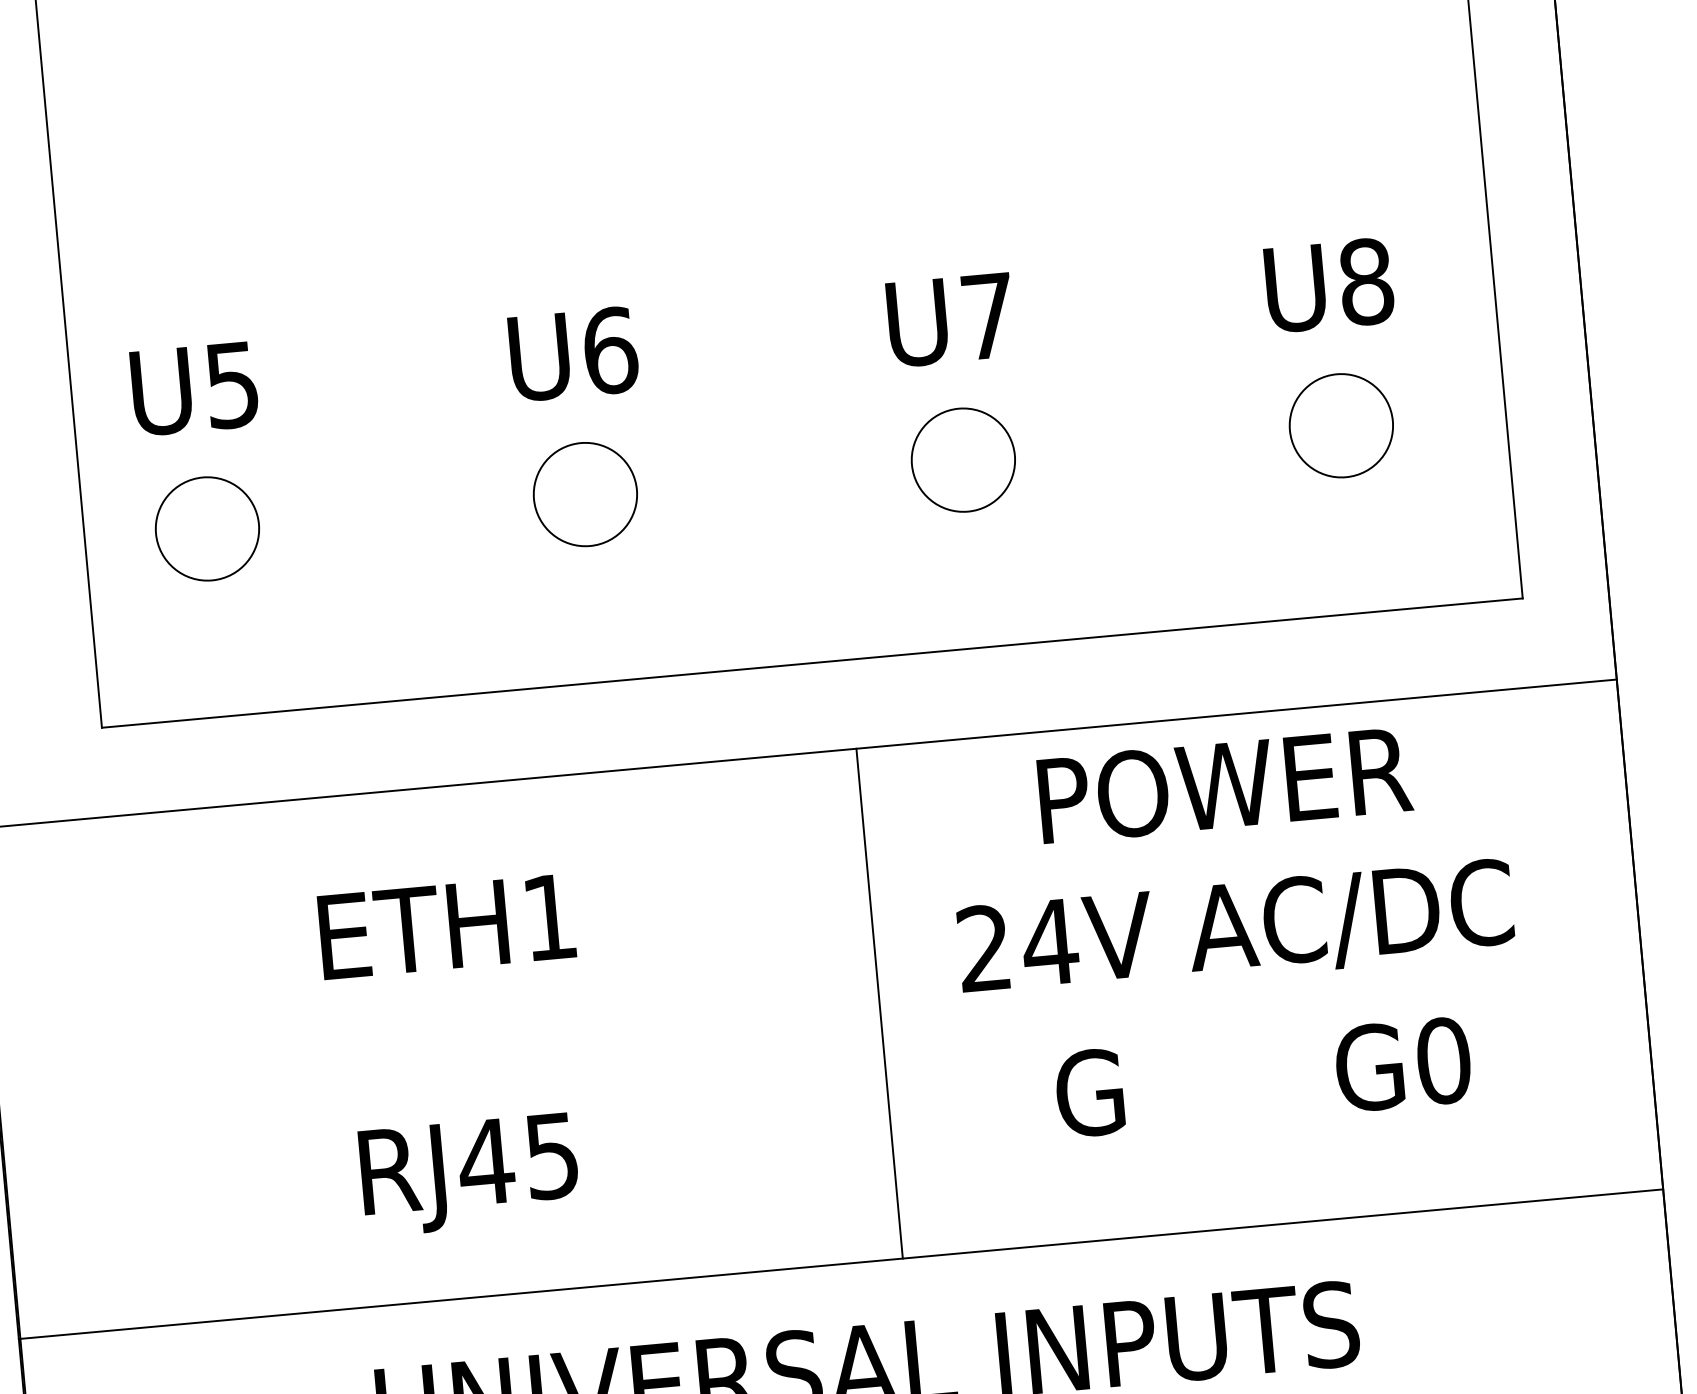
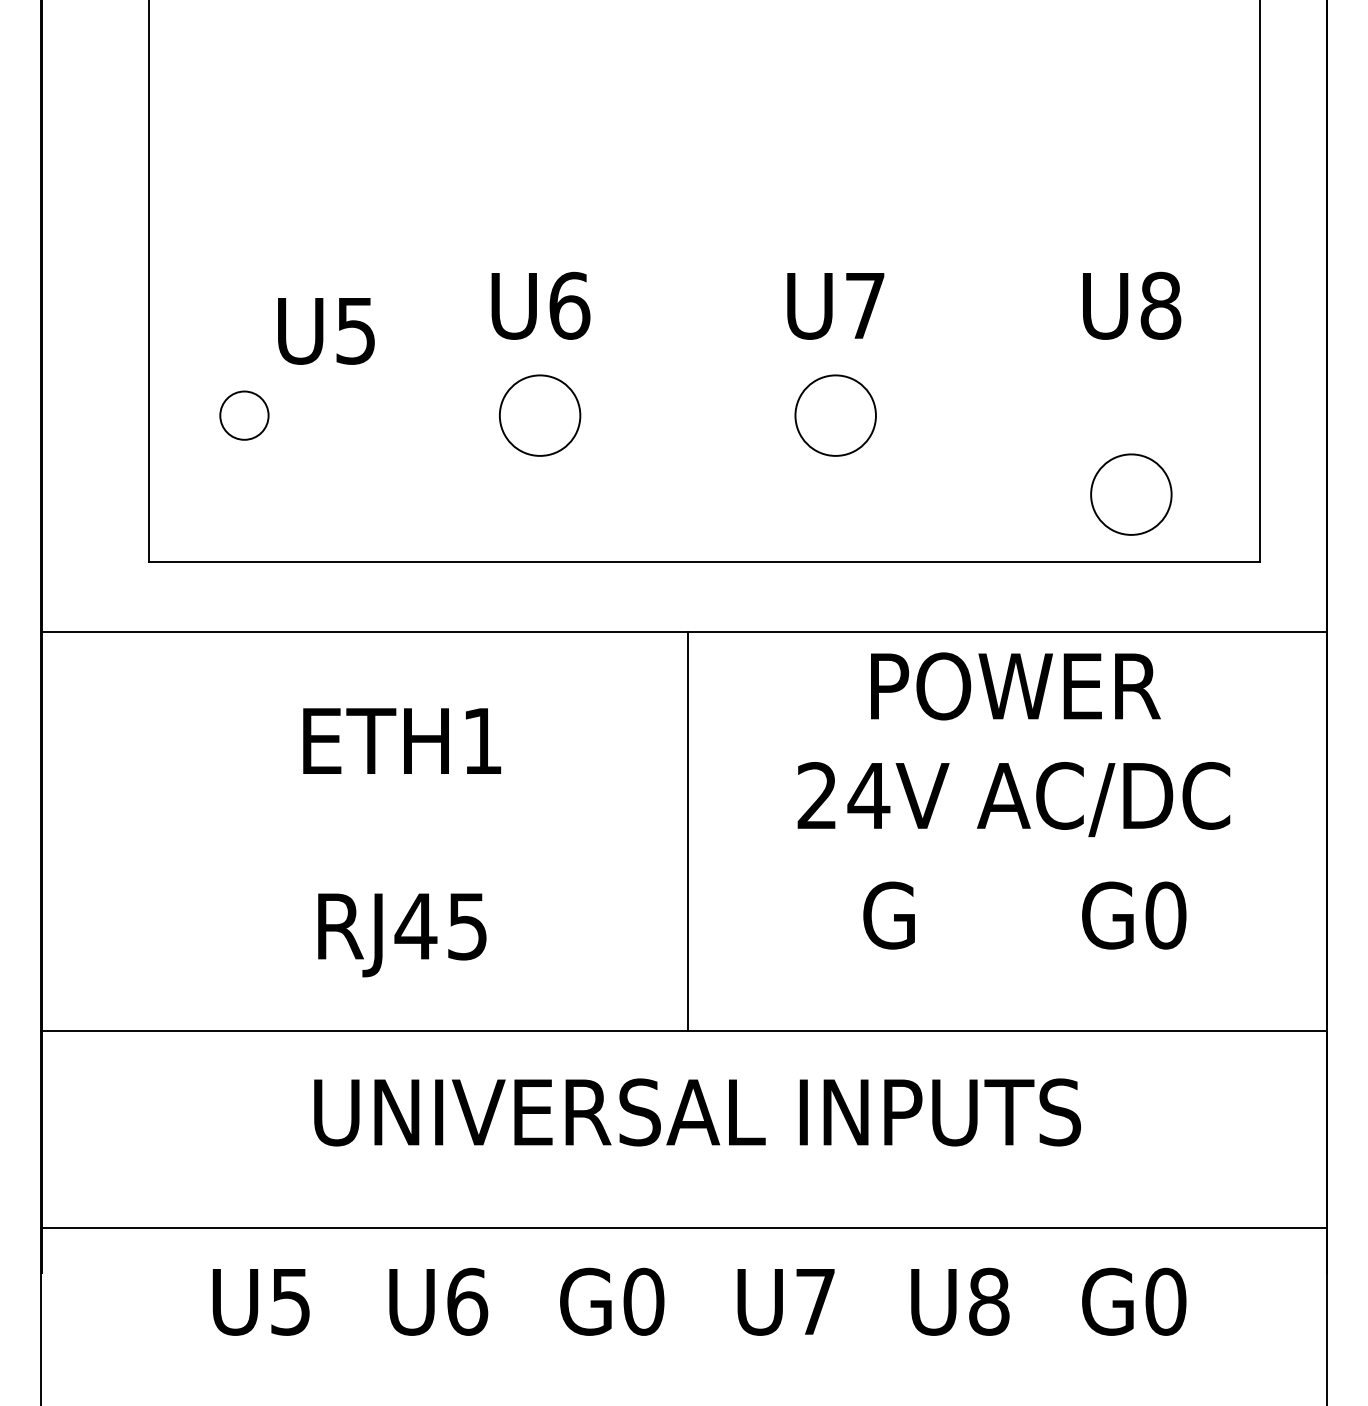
text: (194, 389) -> (326, 331), moved
circle: (1341, 425) -> (1131, 494), moved
circle: (207, 528) -> (244, 415), size x0.6
line: (879, 1002) -> (688, 830), moved

